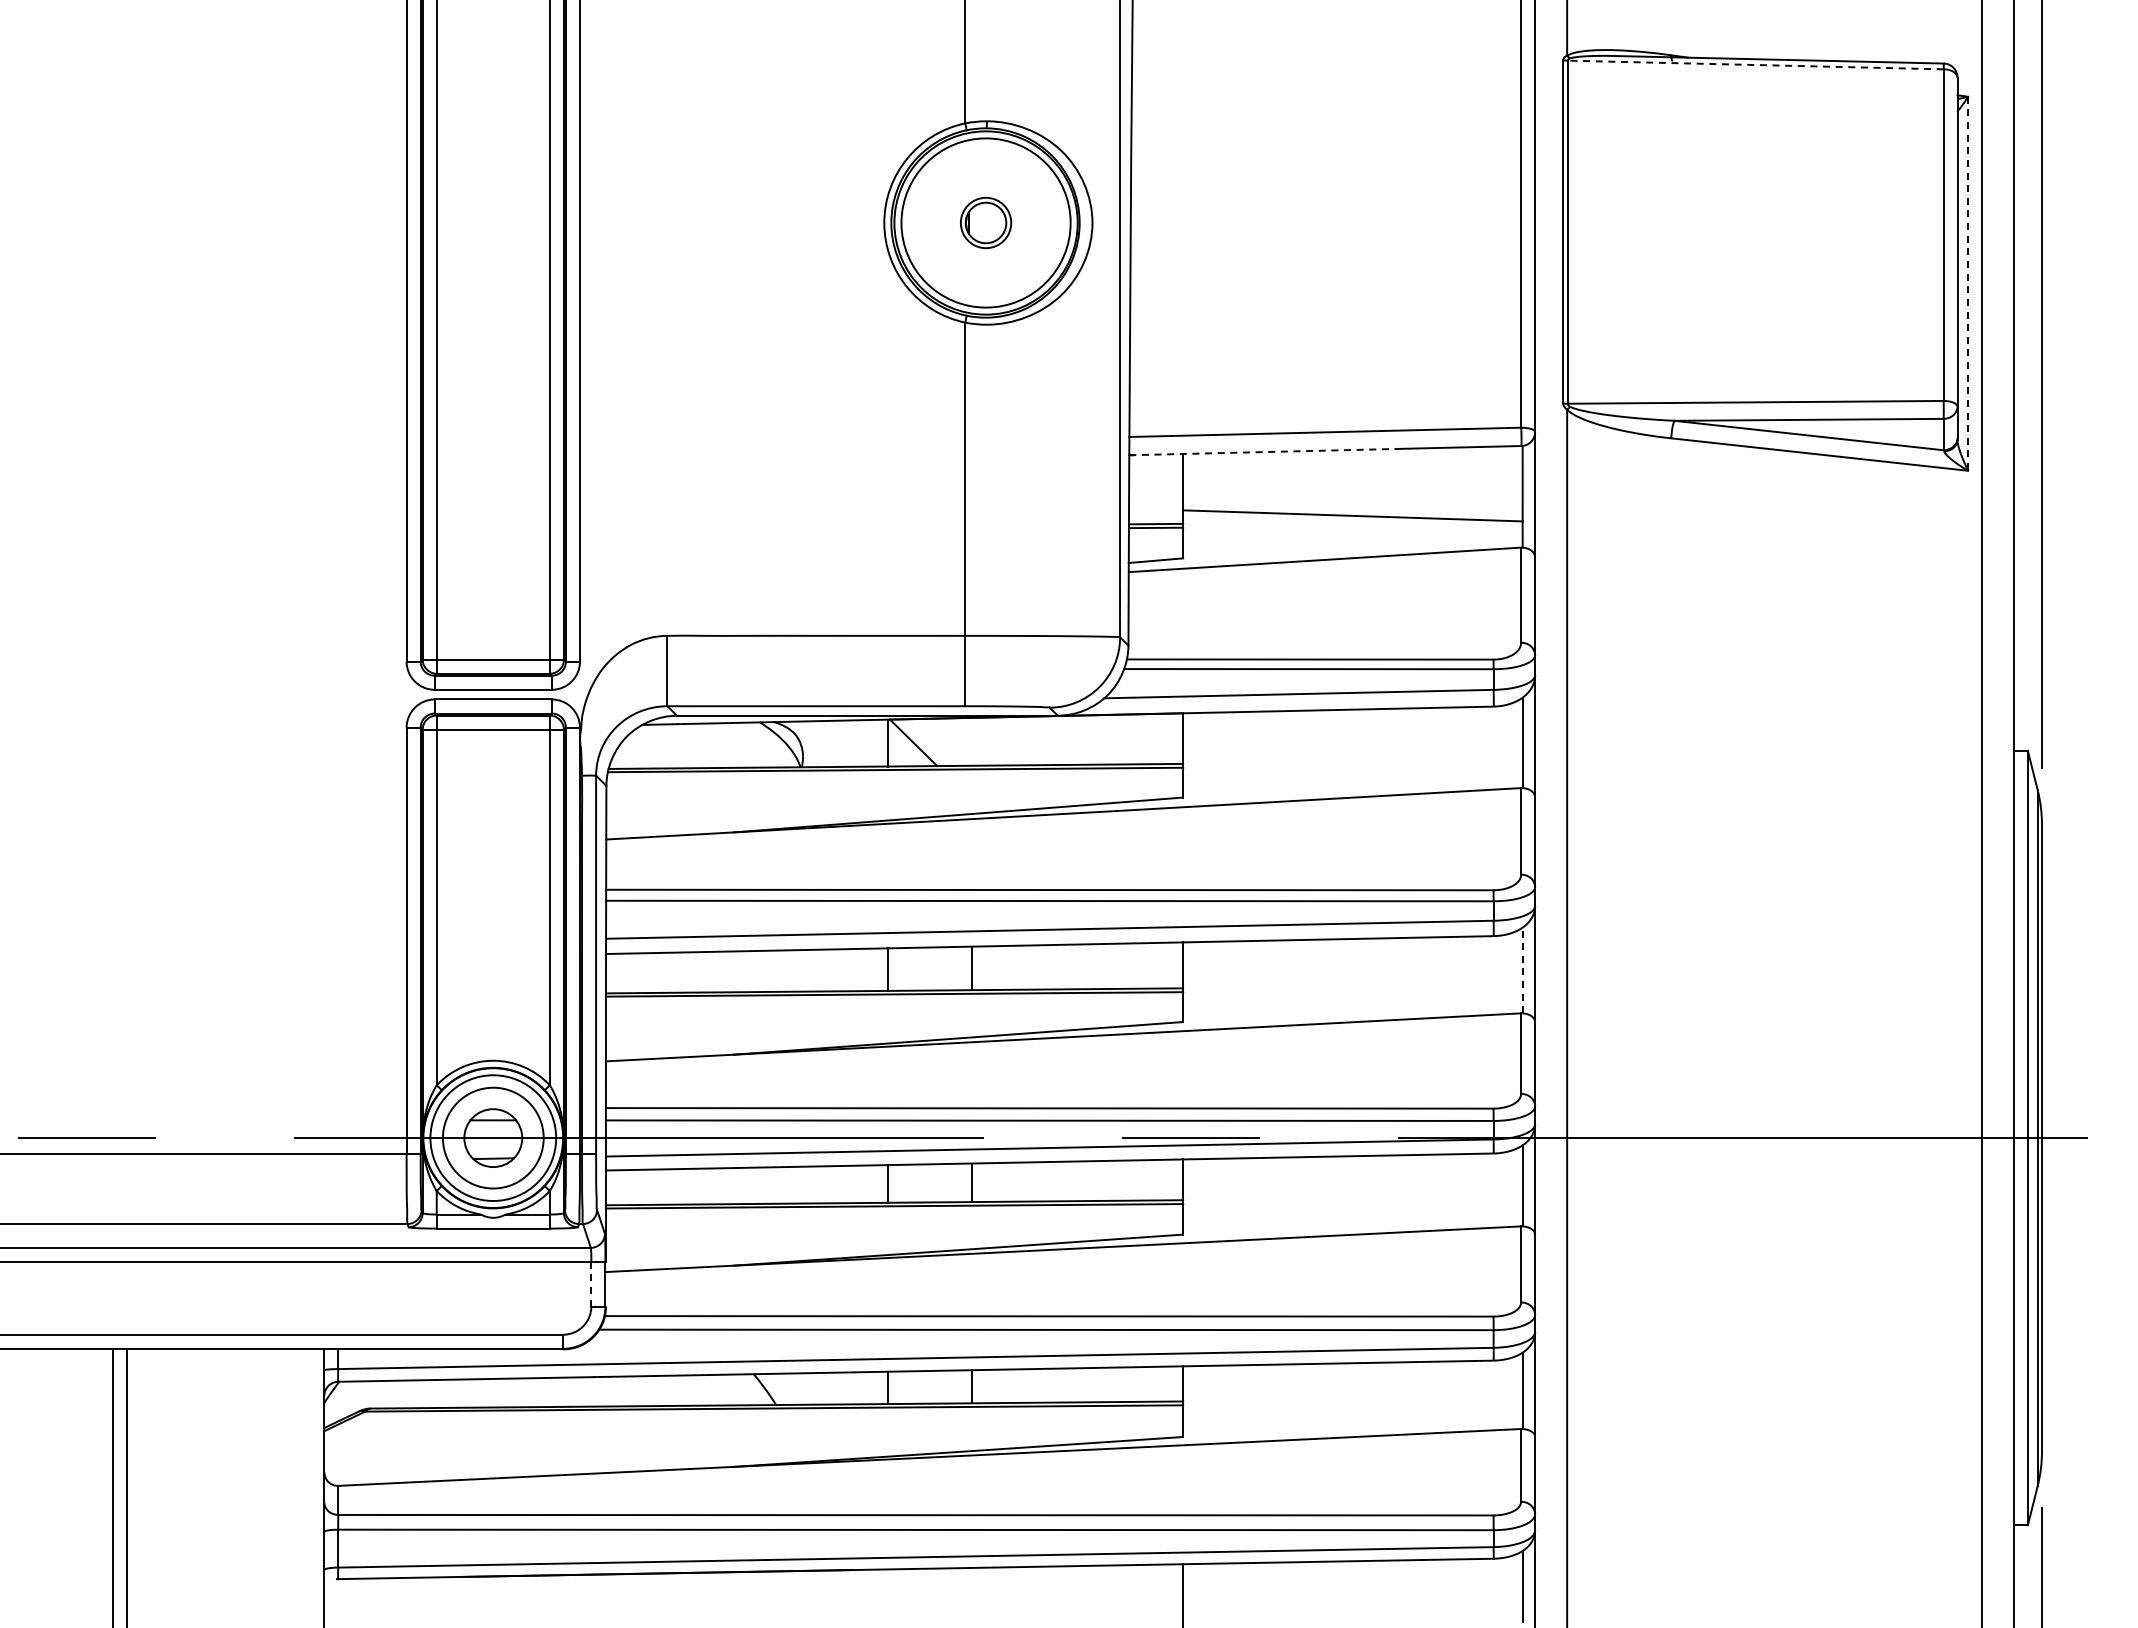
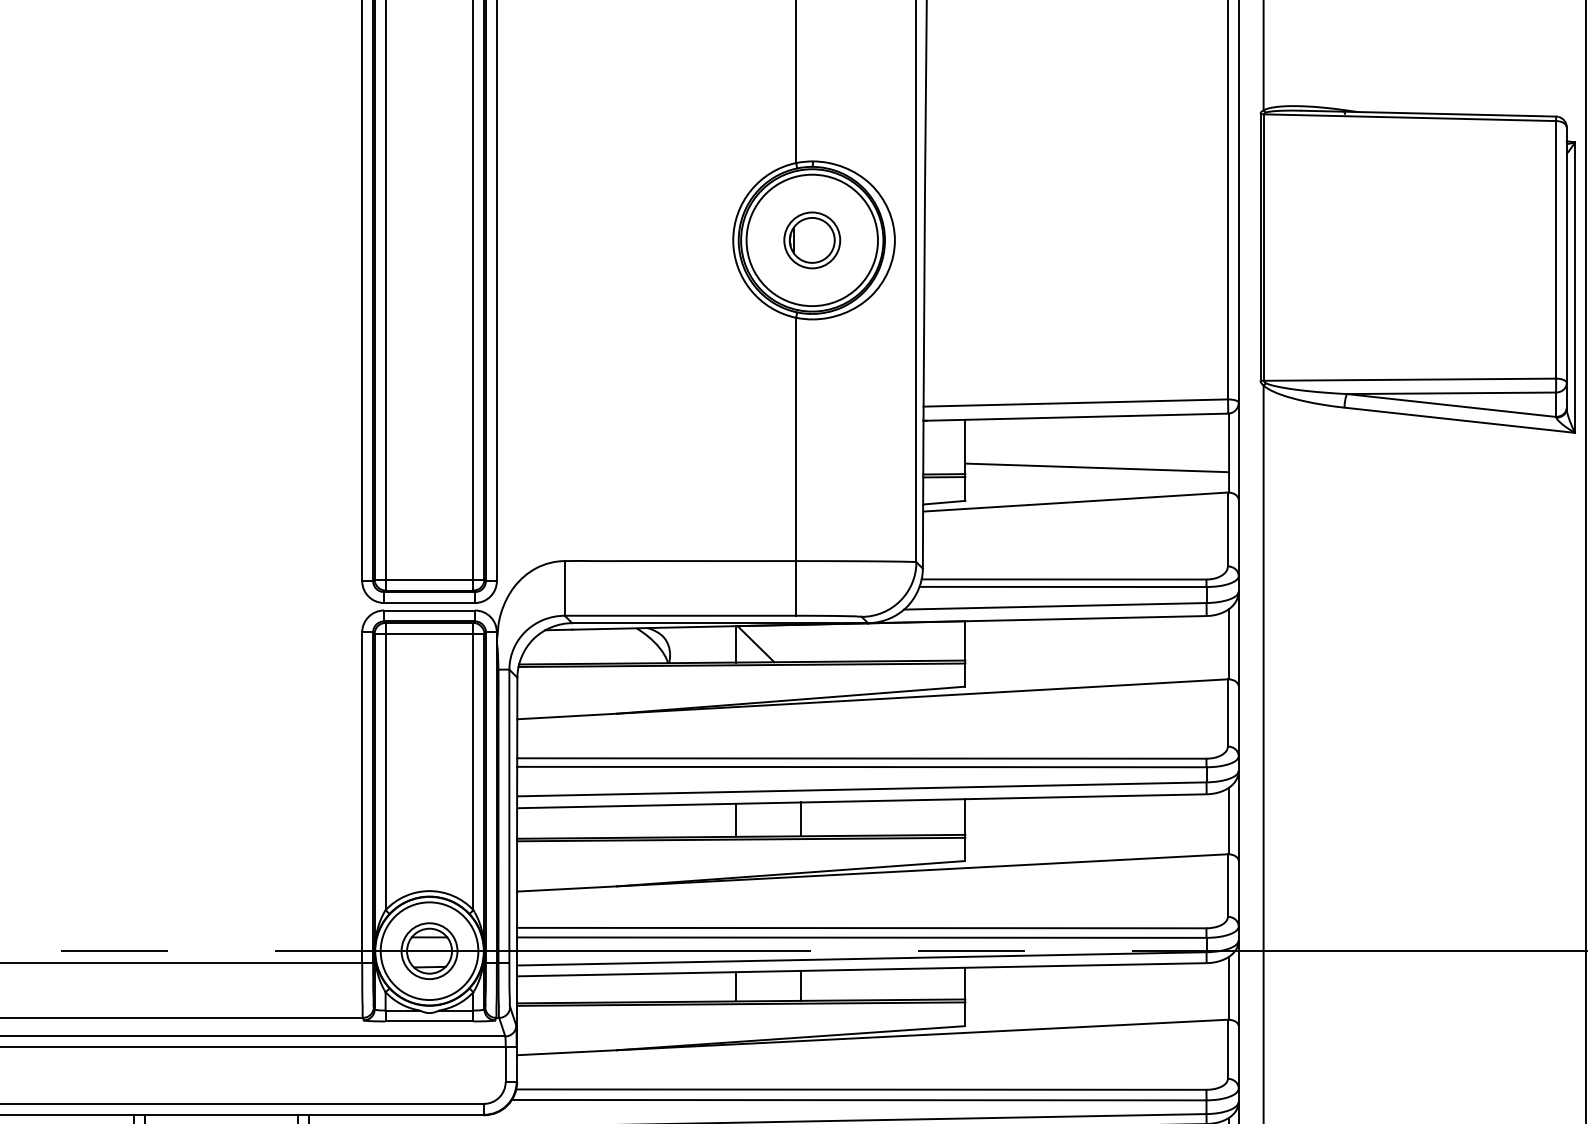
line: (1755, 65) -> (1409, 118), dashed -> solid
part: (985, 222) -> (811, 240), size x1.43
line: (1968, 284) -> (1575, 288), dashed -> solid
line: (1263, 452) -> (1027, 418), dashed -> solid
line: (1522, 970) -> (1228, 821), dashed -> solid
circle: (493, 1138) -> (429, 951), size x0.71
line: (591, 1283) -> (505, 1064), dashed -> solid

